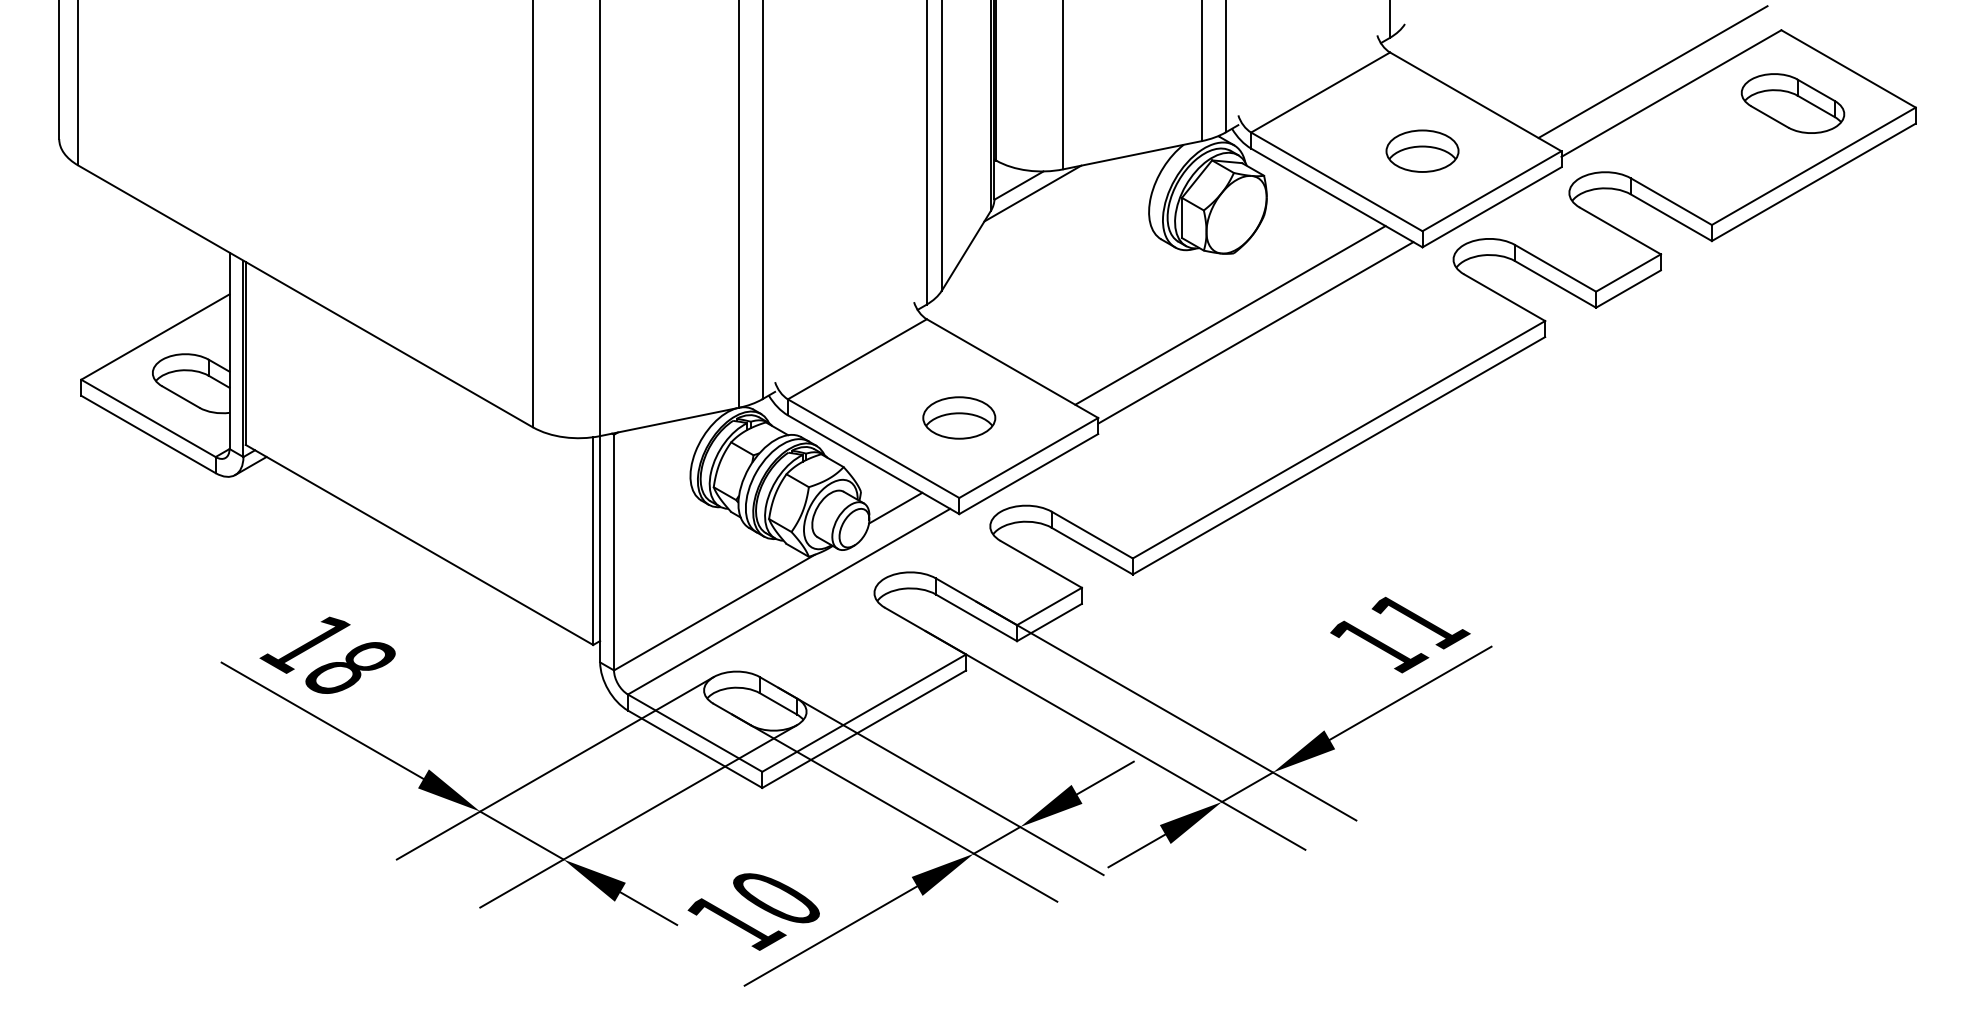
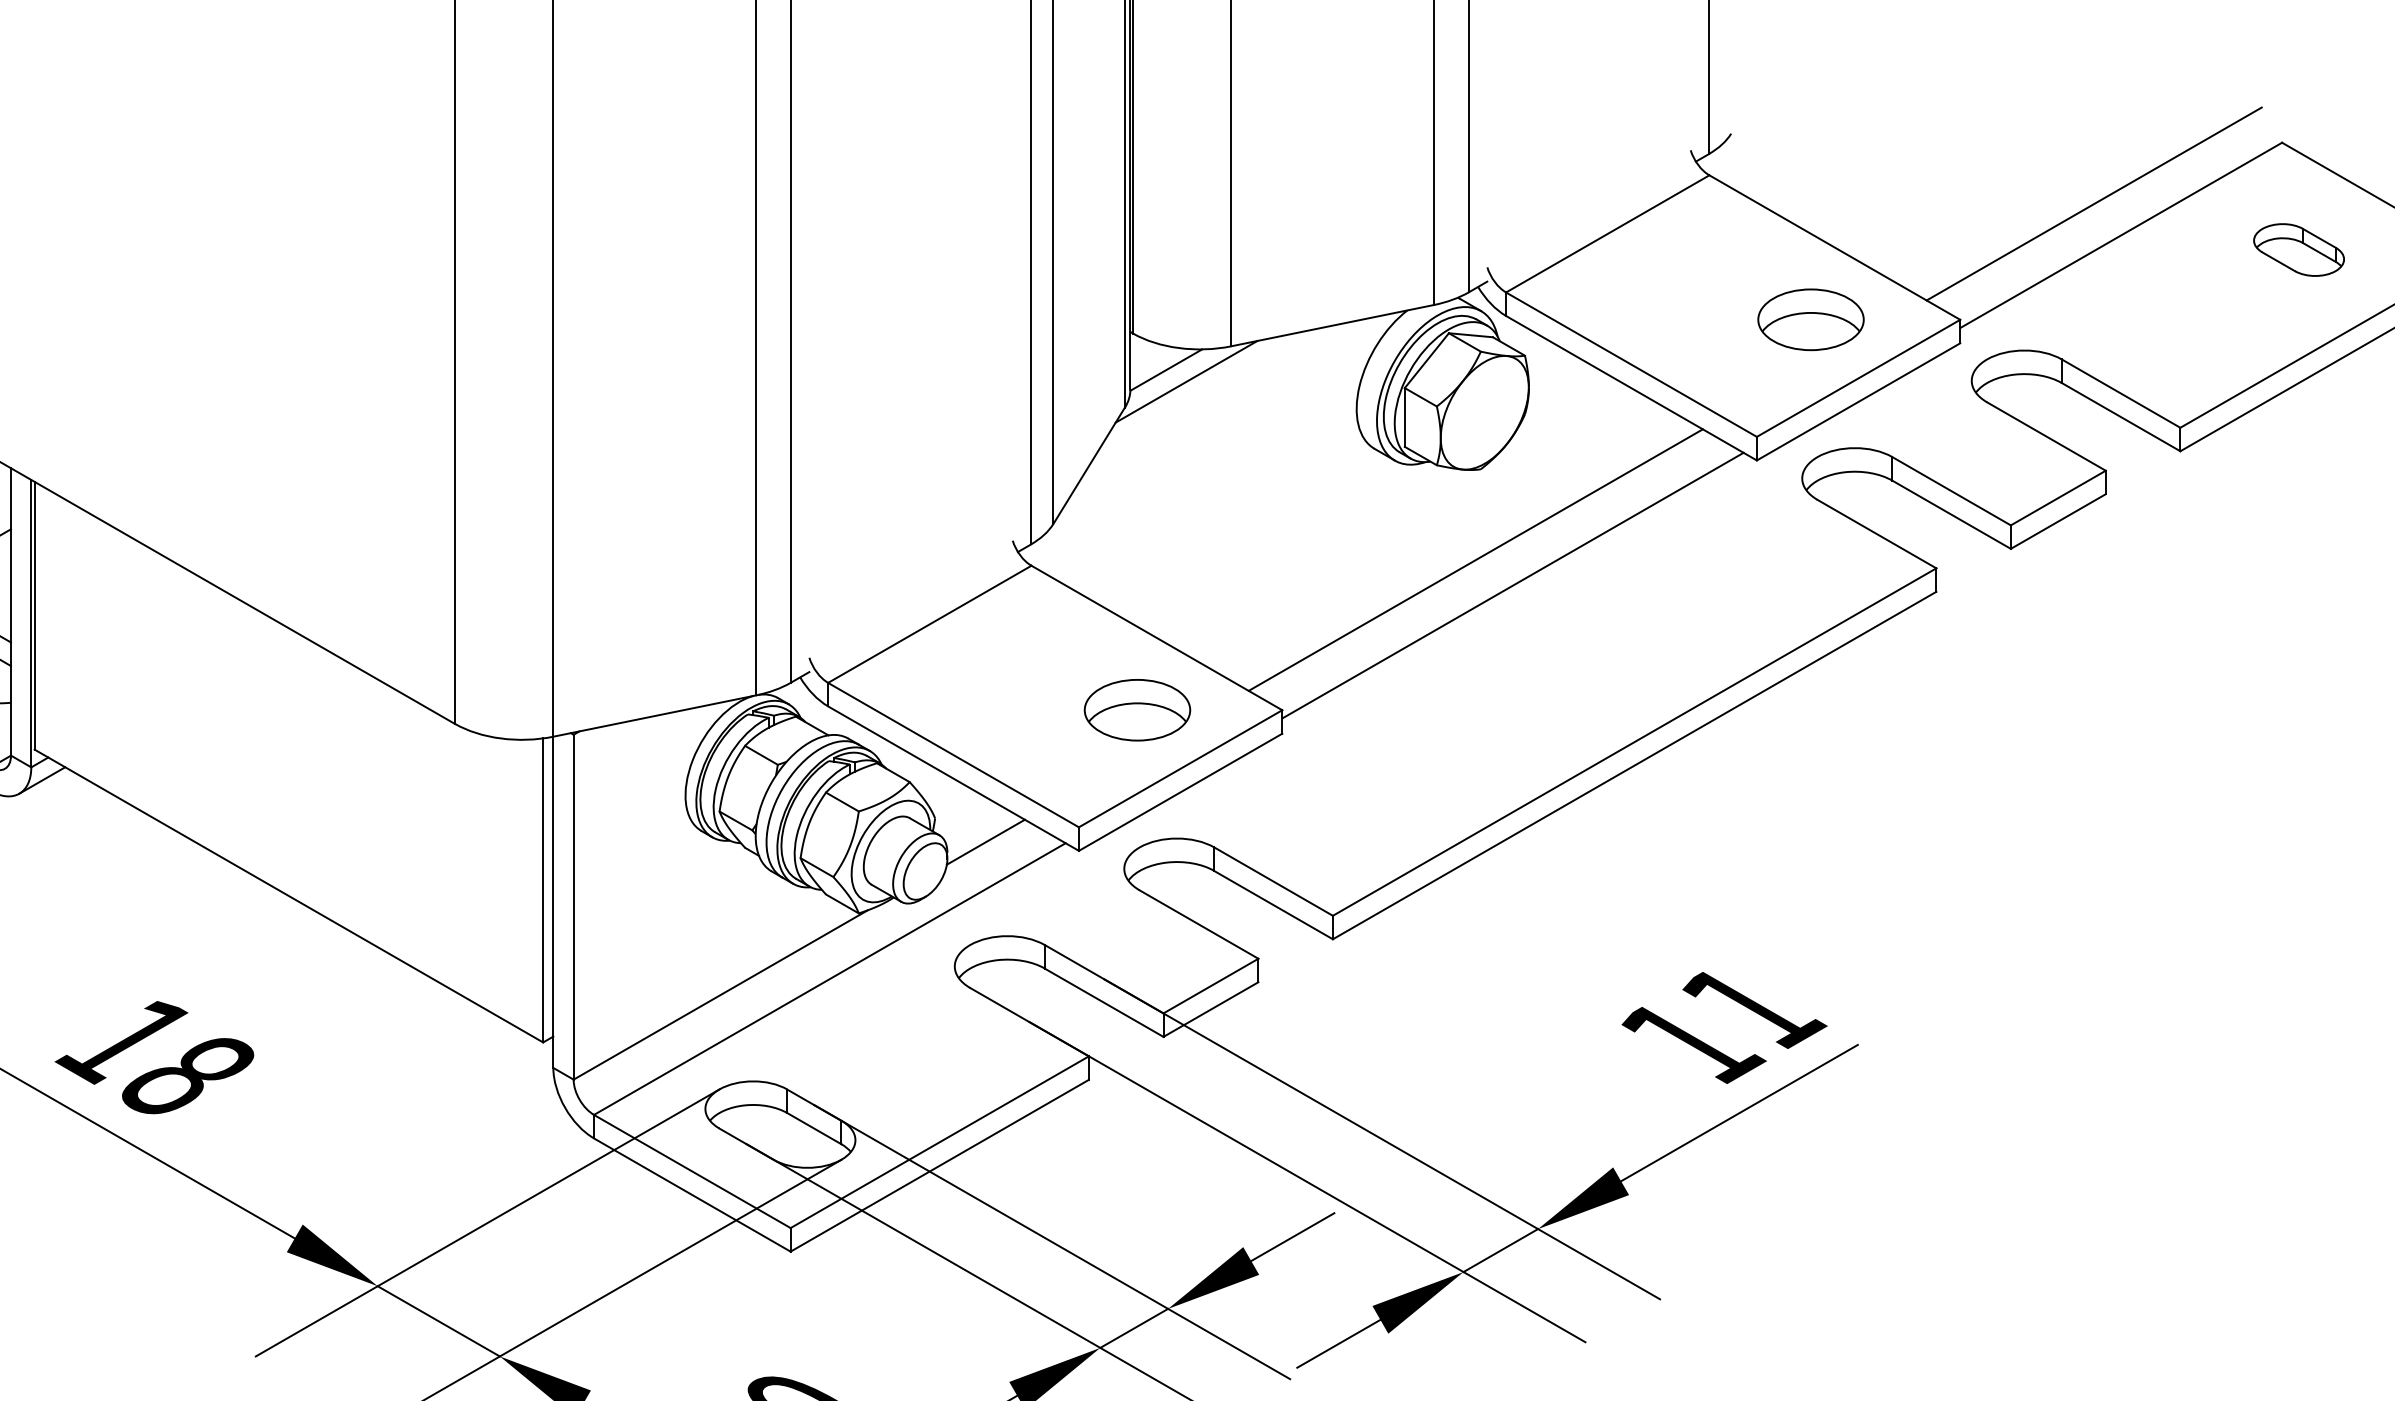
part: (1792, 103) -> (2298, 249), size x0.6
part: (1422, 150) -> (1810, 318), moved
part: (959, 417) -> (1137, 709), moved

